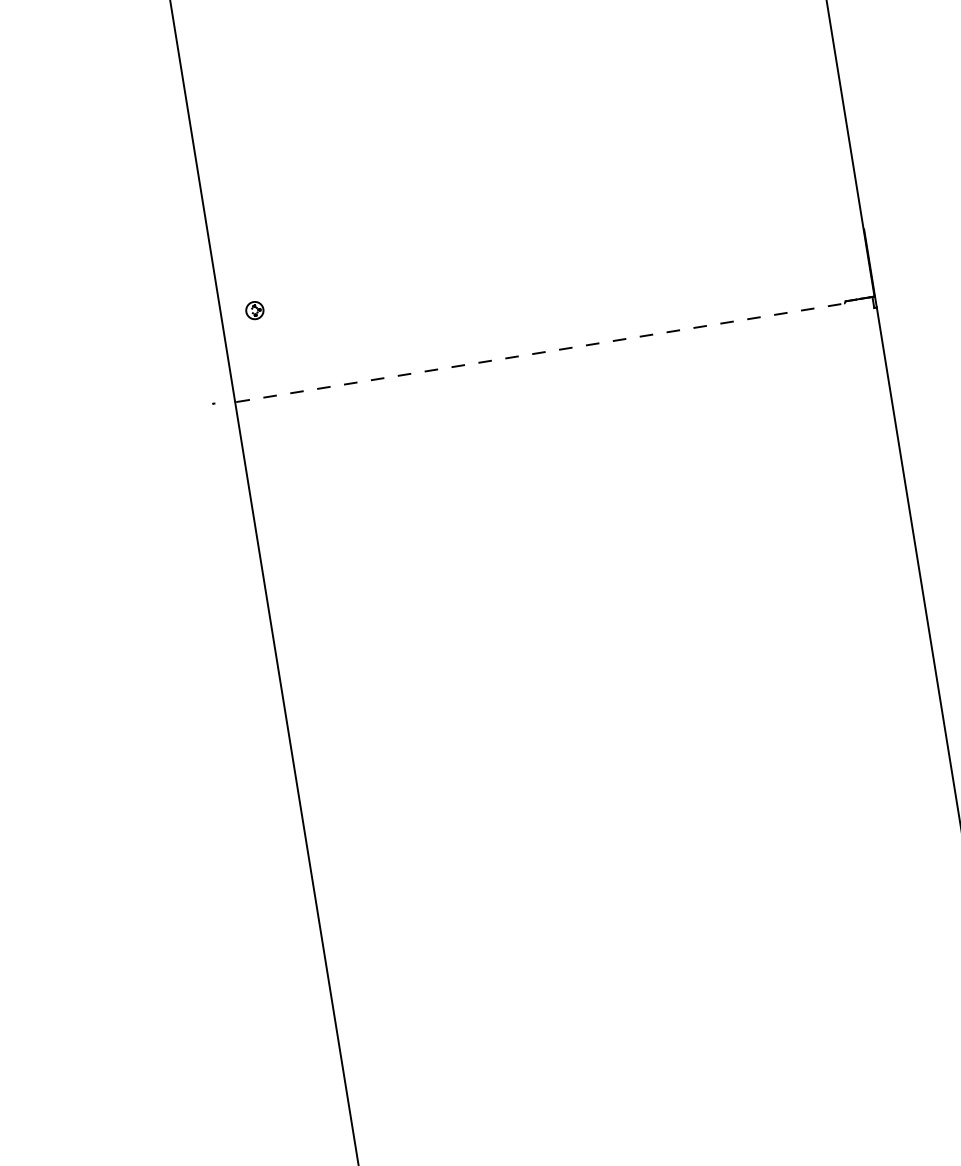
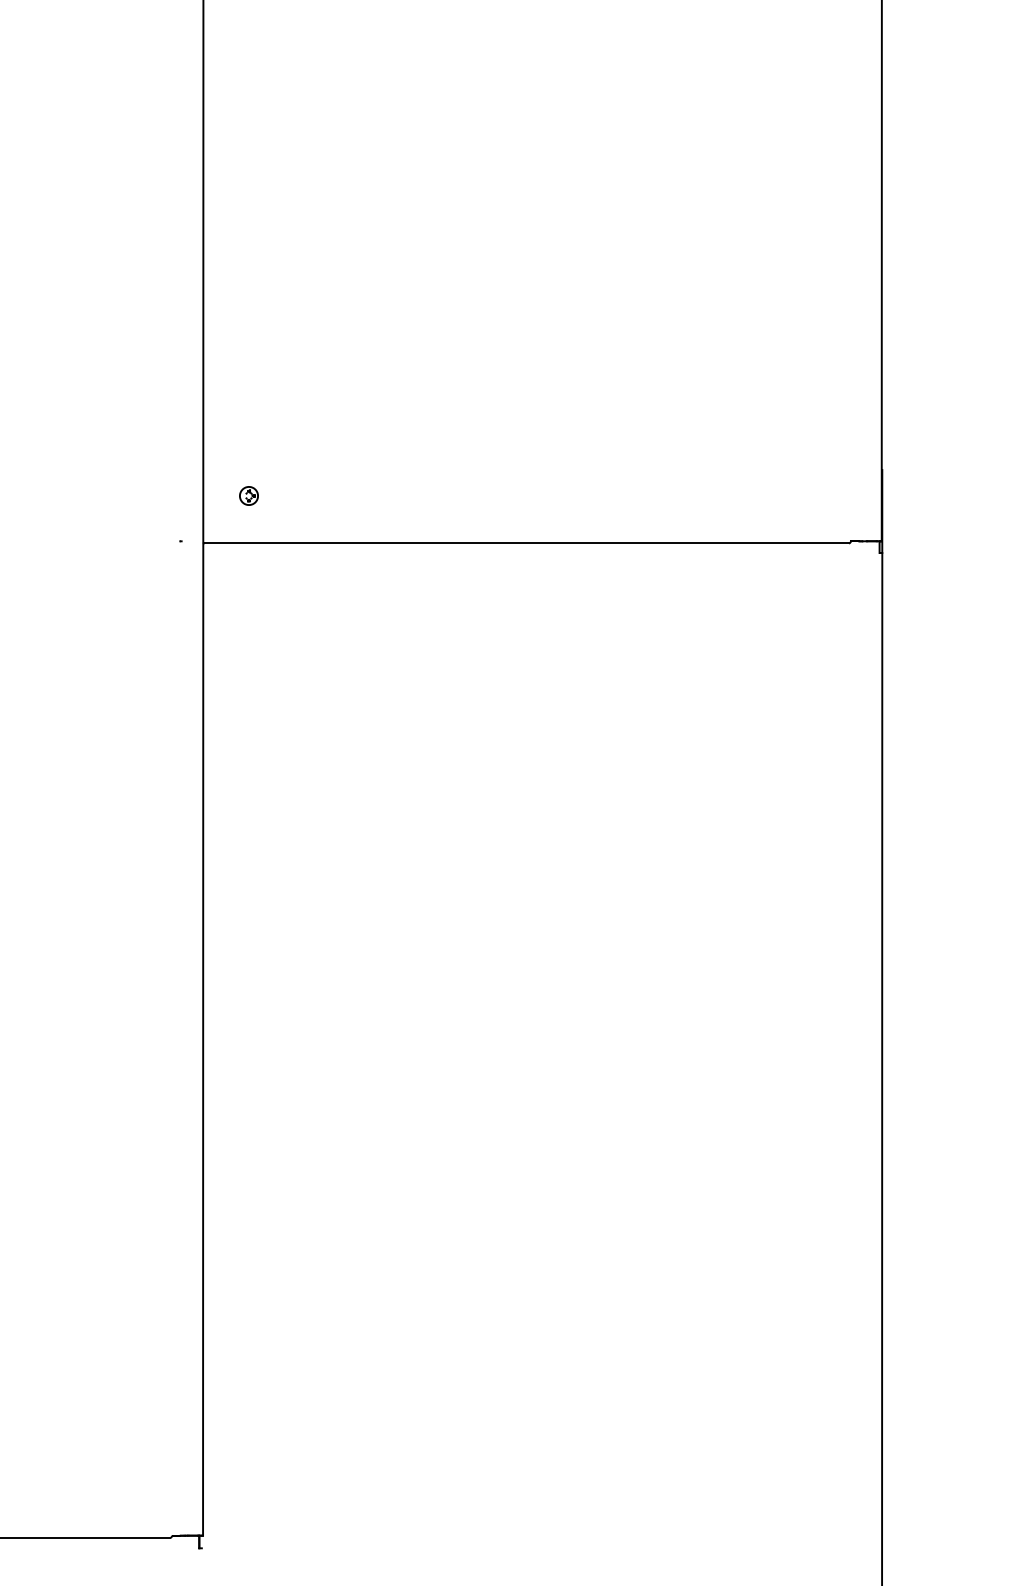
part: (254, 310) -> (248, 495), moved
line: (540, 352) -> (527, 543), dashed -> solid

